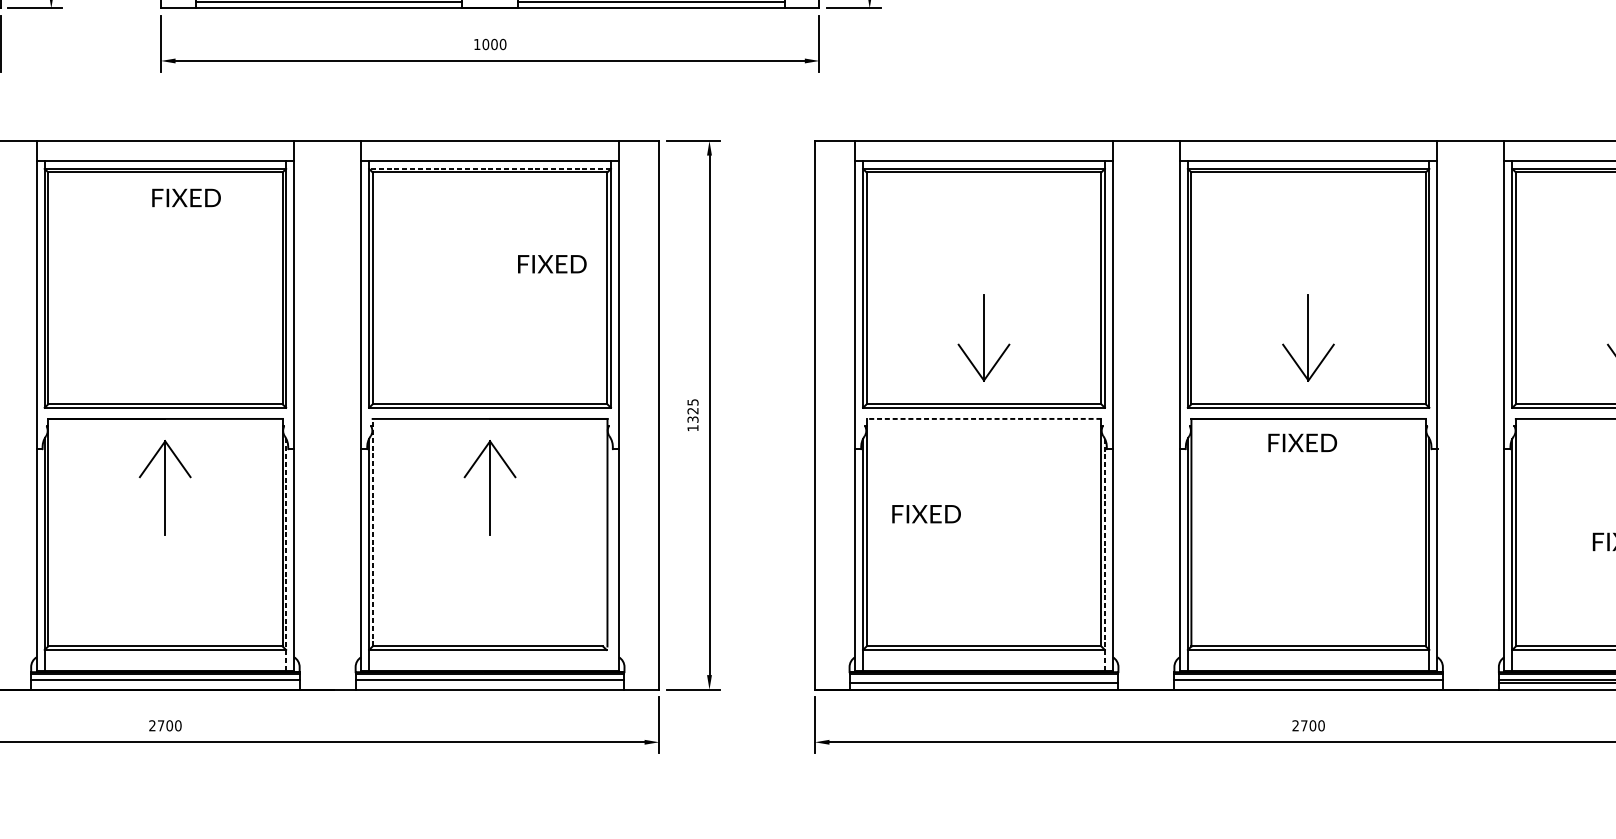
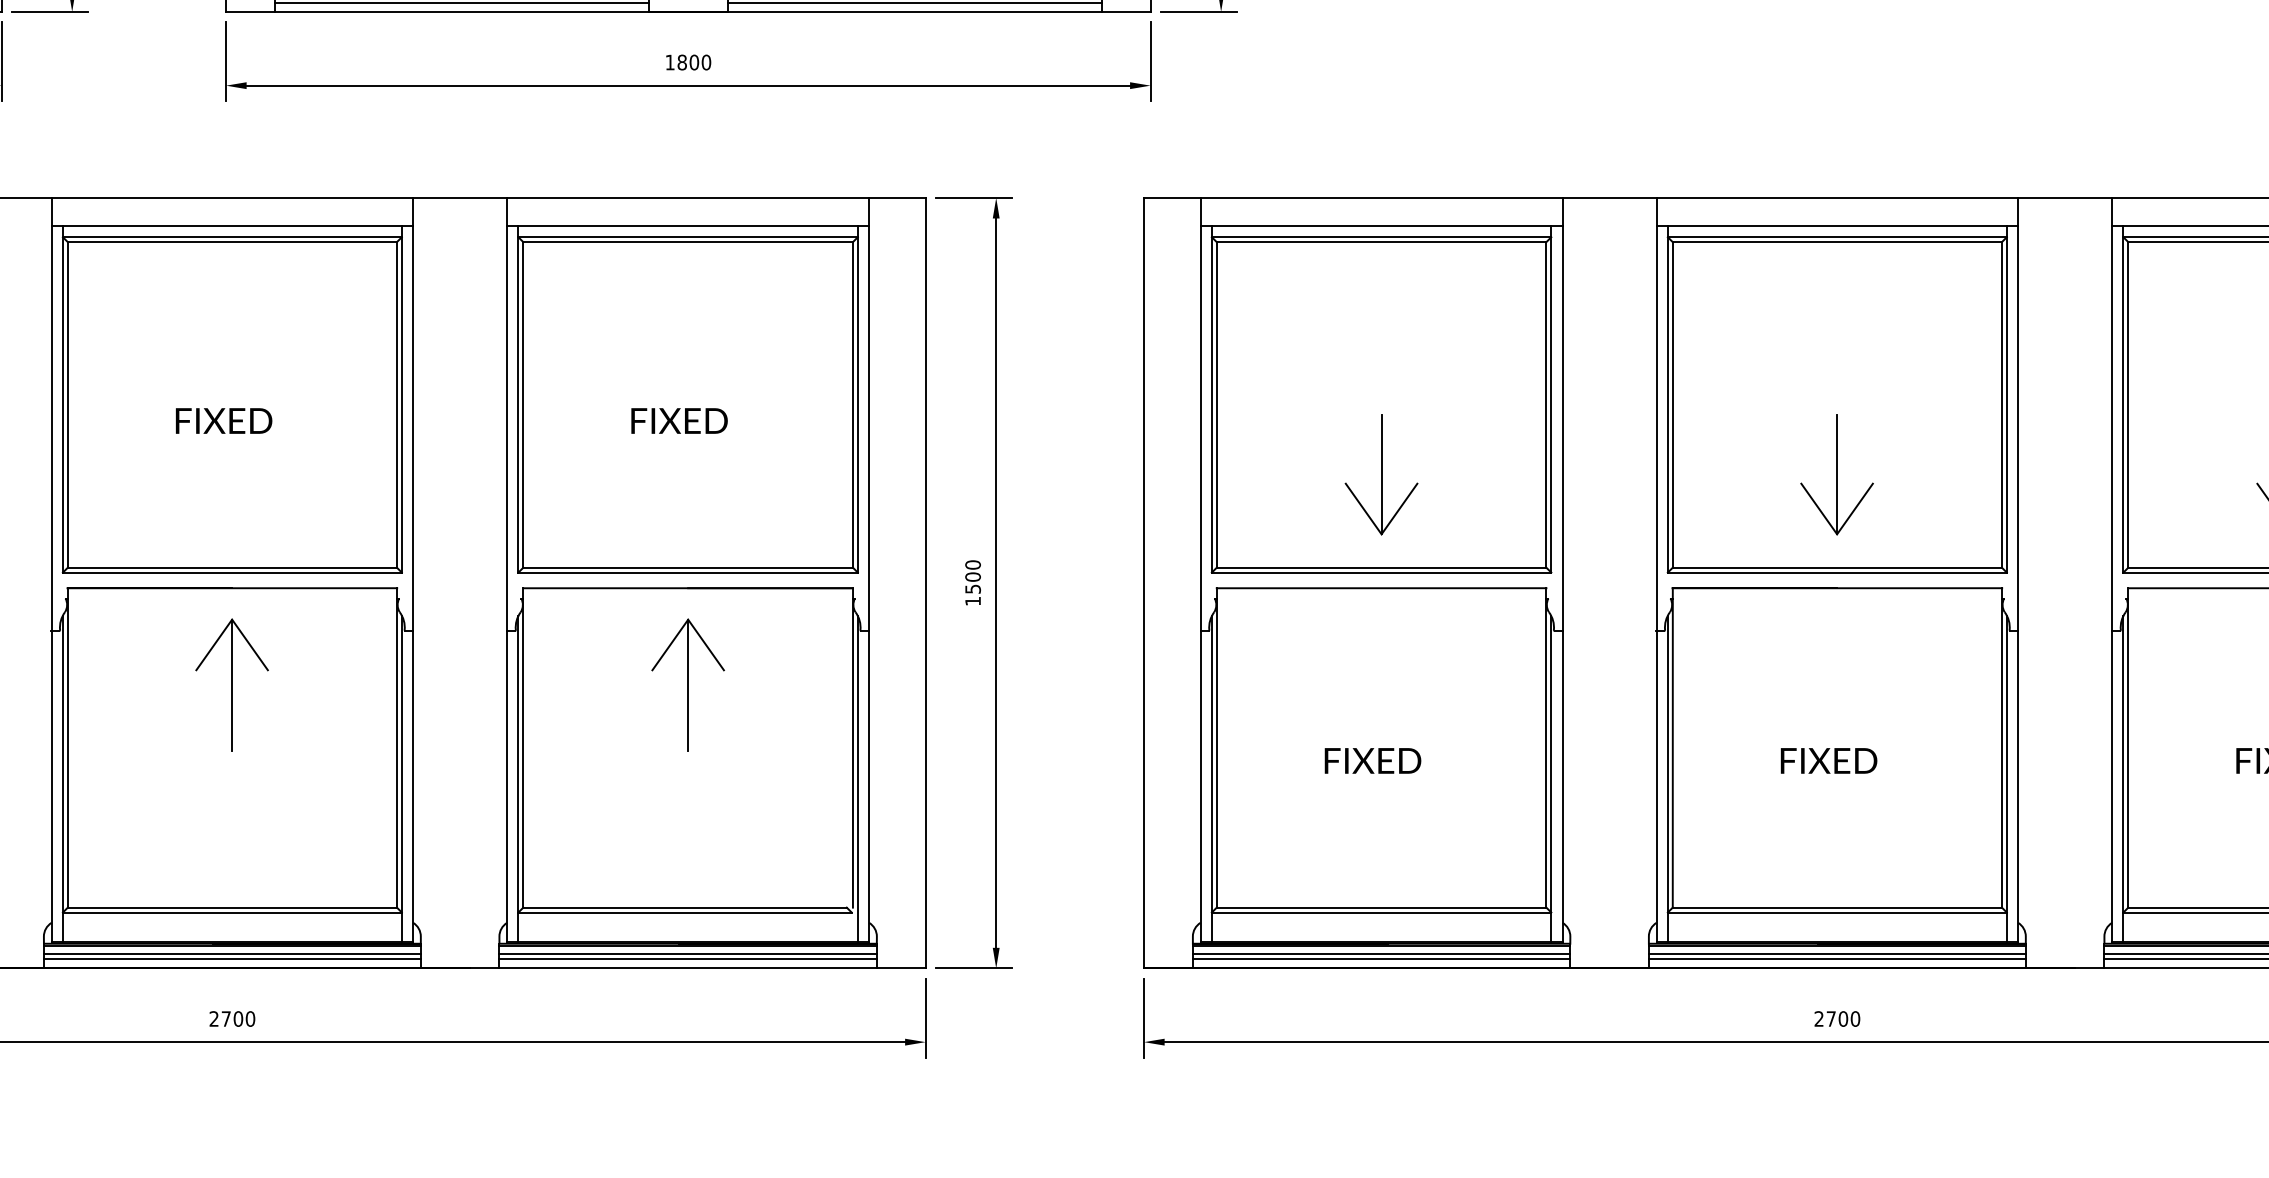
text: (485, 44) -> (681, 62), 1000 -> 1800
line: (490, 169) -> (688, 237), dashed -> solid
text: (186, 197) -> (224, 420), moved
text: (552, 263) -> (679, 420), moved
text: (692, 410) -> (972, 576), 1325 -> 1500
line: (983, 419) -> (1381, 588), dashed -> solid
text: (1302, 442) -> (1828, 760), moved
text: (926, 513) -> (1372, 760), moved
line: (372, 532) -> (523, 747), dashed -> solid
line: (285, 554) -> (401, 778), dashed -> solid
line: (610, 554) -> (857, 778), added
line: (1105, 554) -> (1551, 778), dashed -> solid
line: (983, 679) -> (1381, 954), added
line: (164, 683) -> (231, 959), added
line: (489, 683) -> (687, 959), added
line: (1308, 683) -> (1836, 959), added

